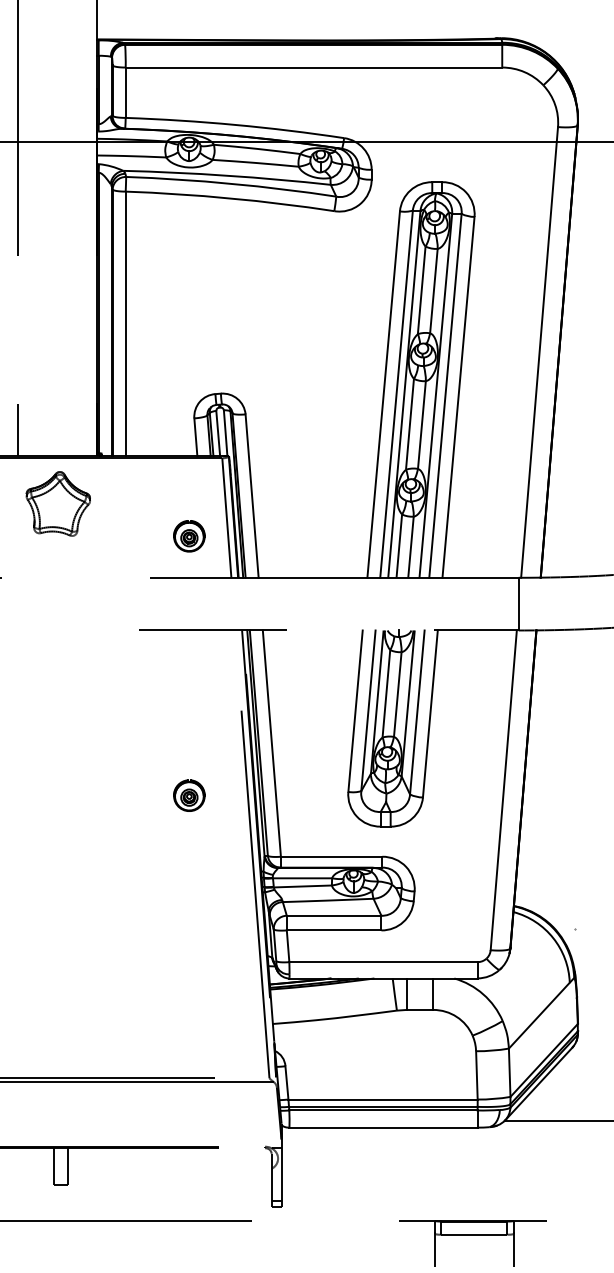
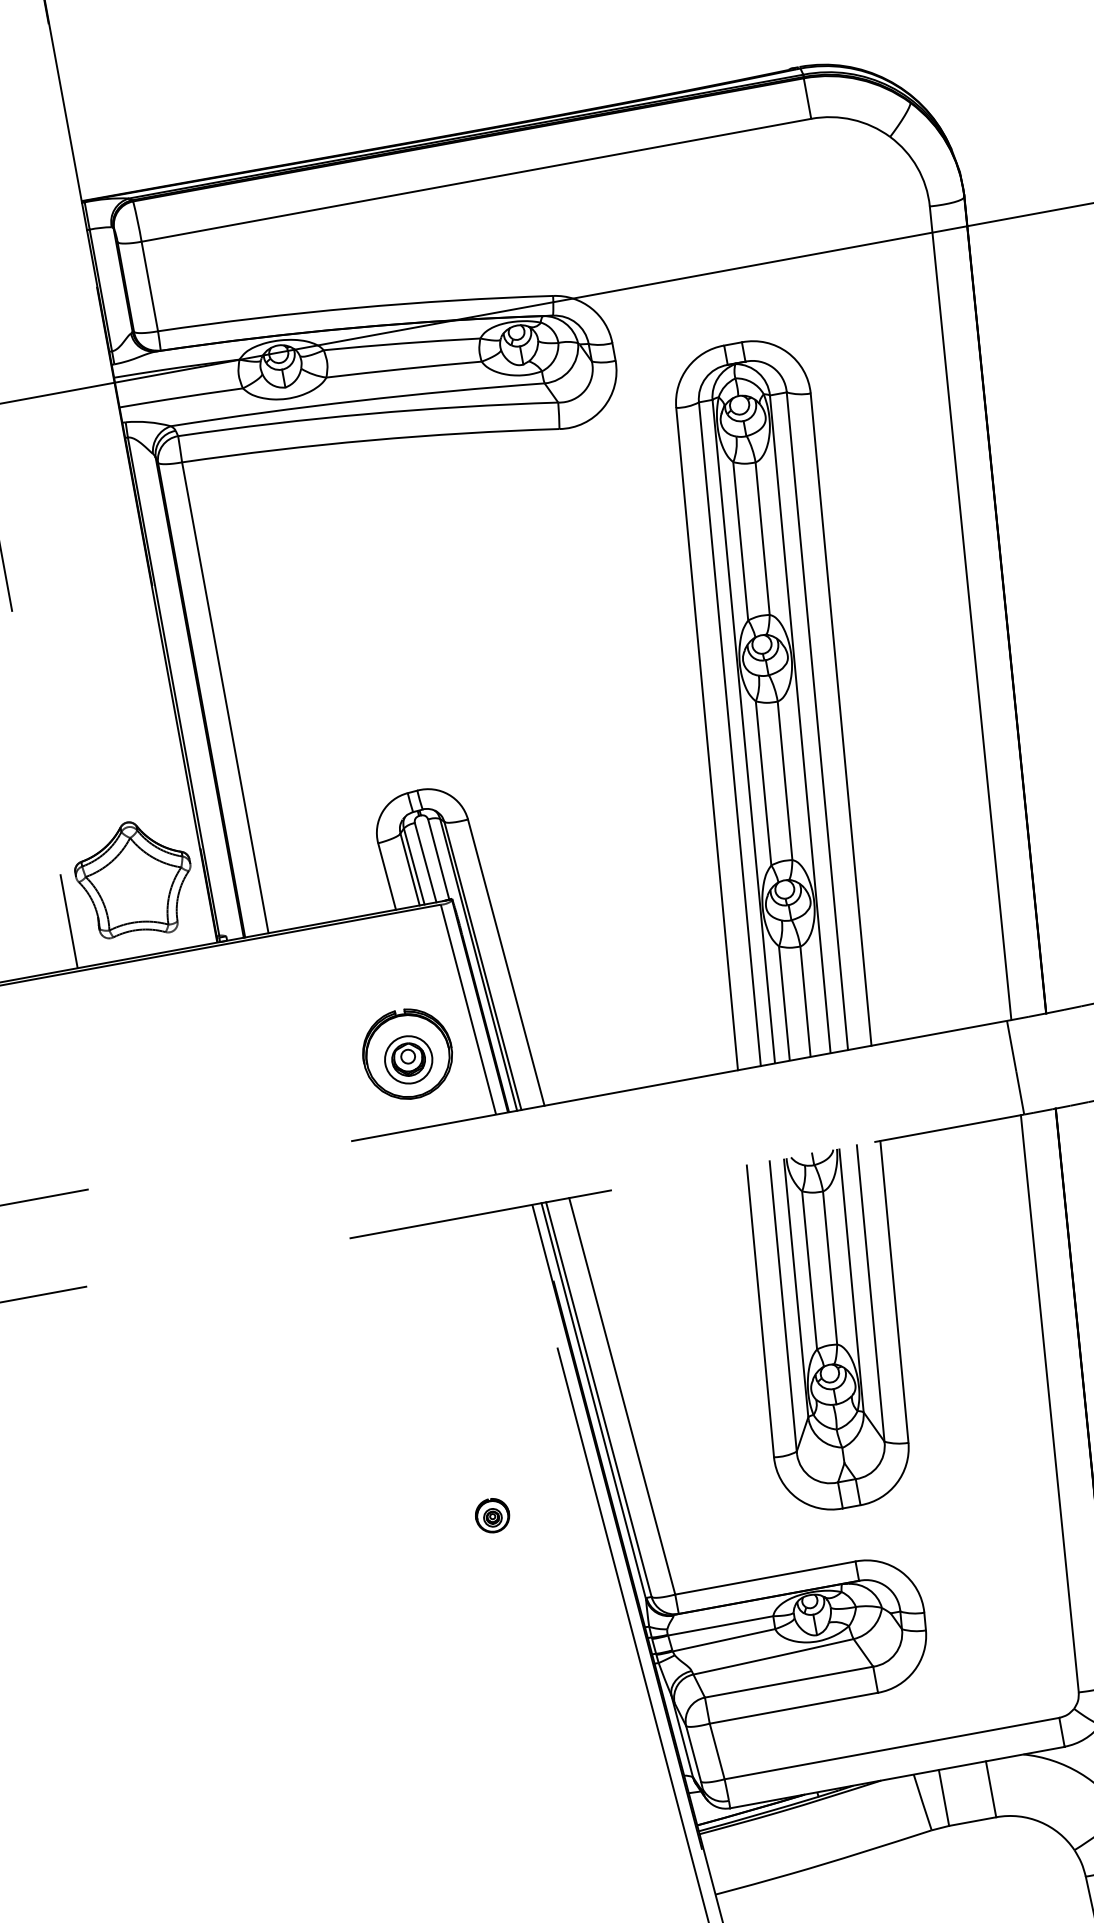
part: (57, 503) -> (133, 879), moved
part: (189, 536) -> (408, 1054), size x1.6
part: (189, 795) -> (492, 1515), size x0.6

